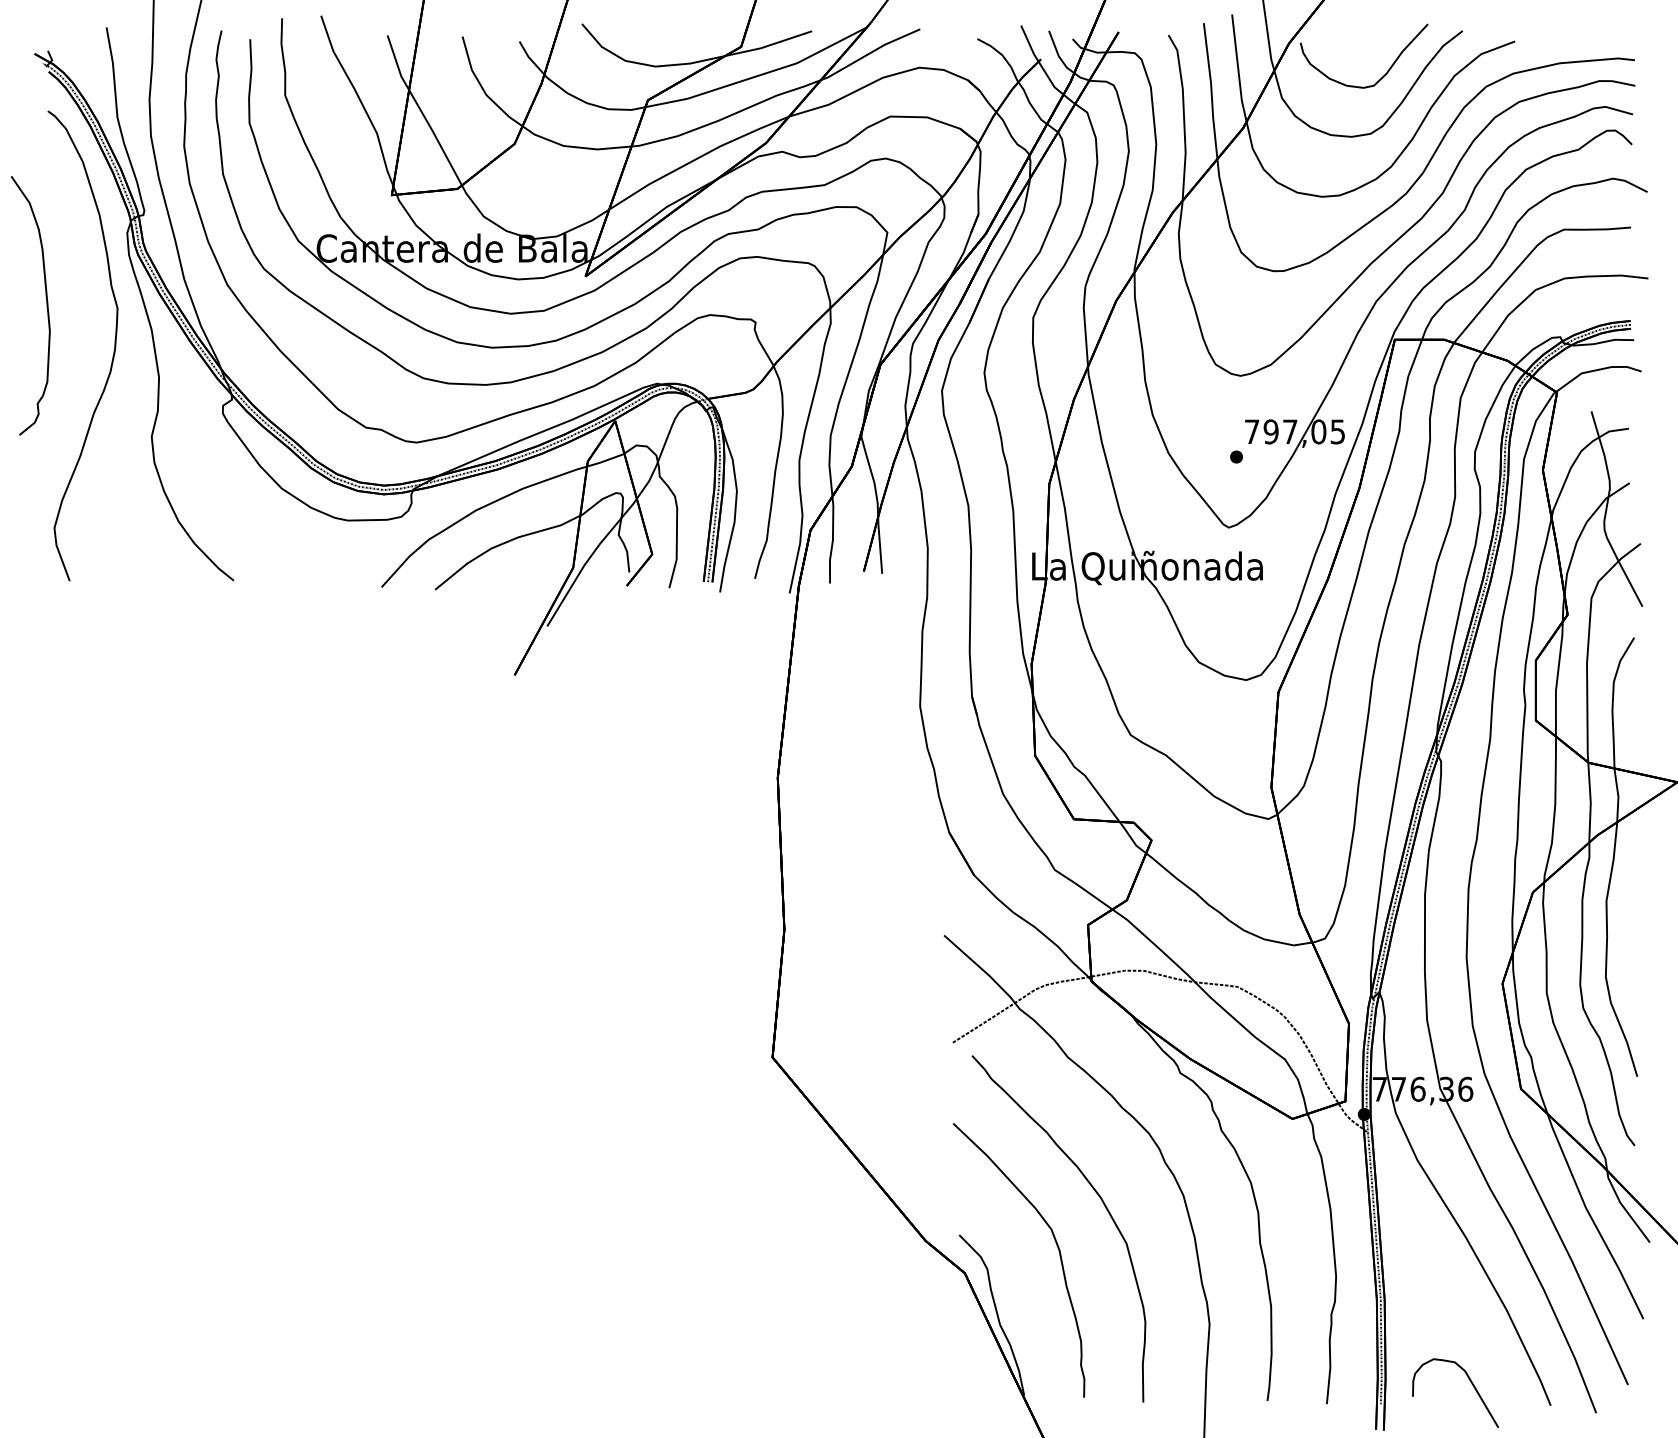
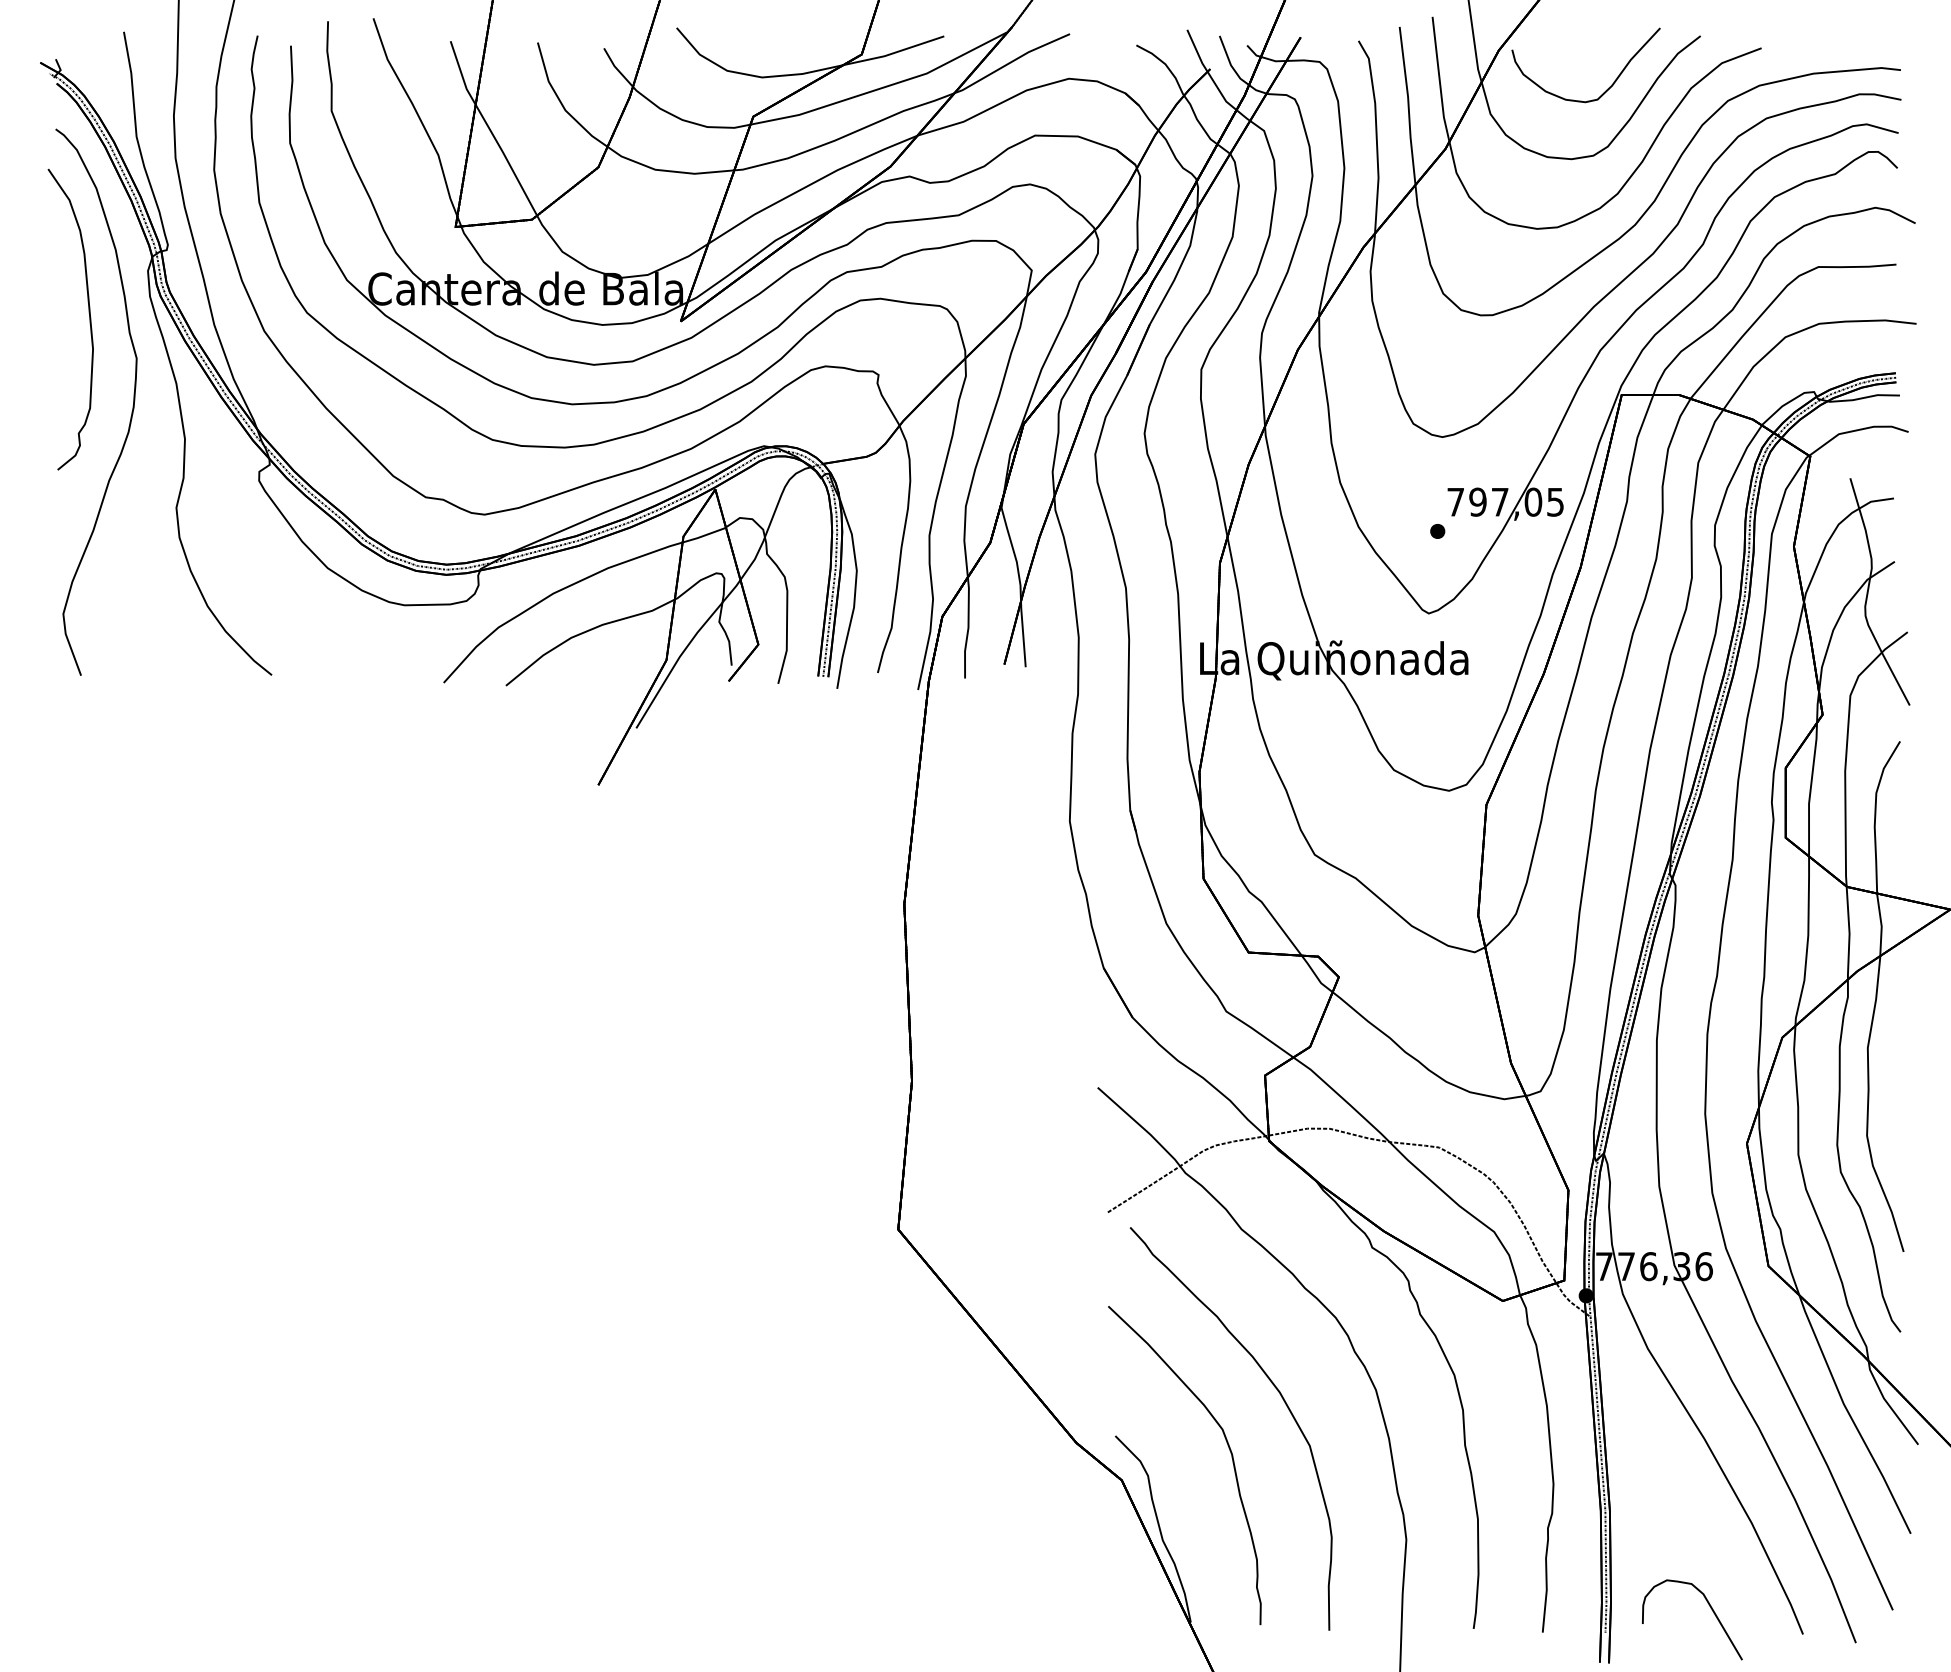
part: (45, 300) -> (88, 313), moved

